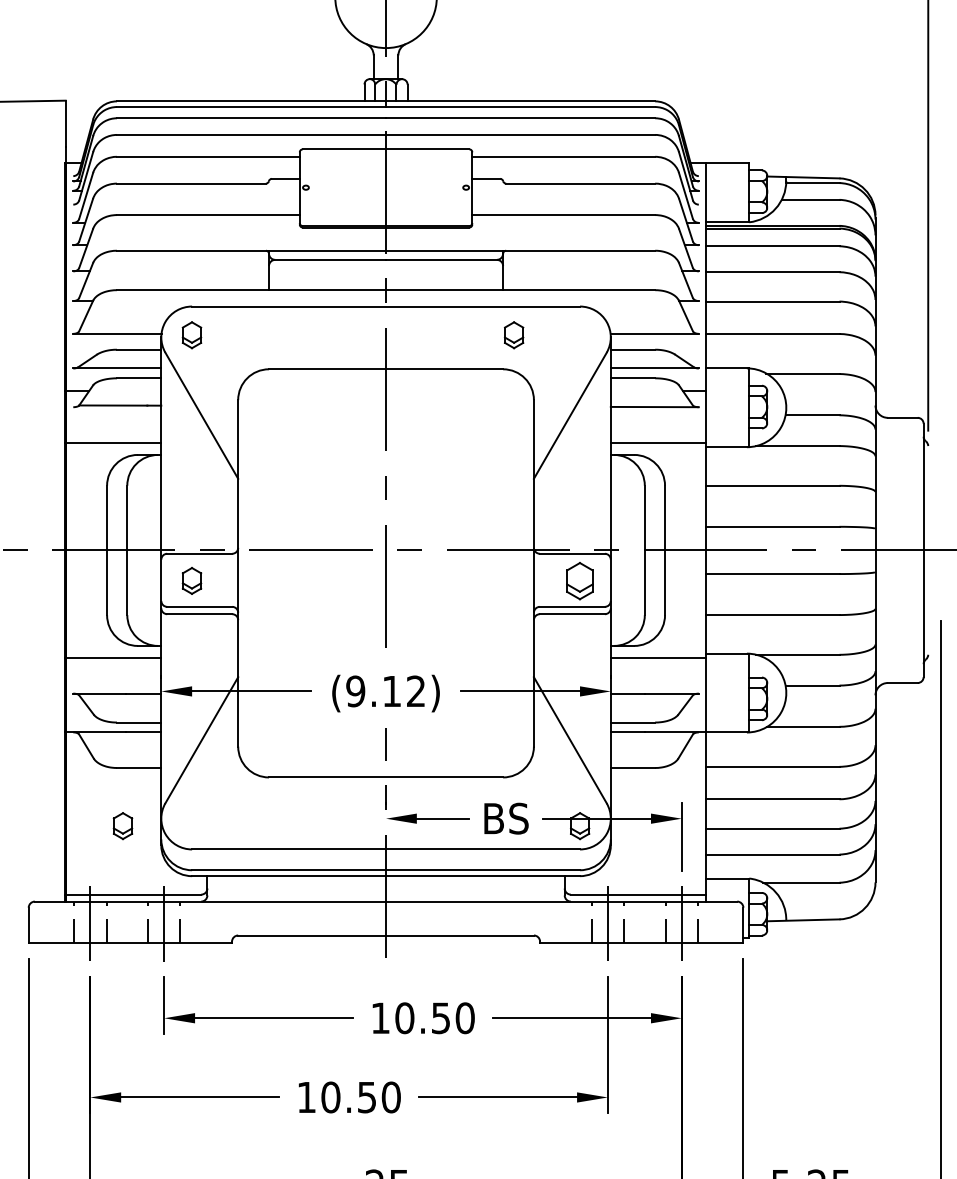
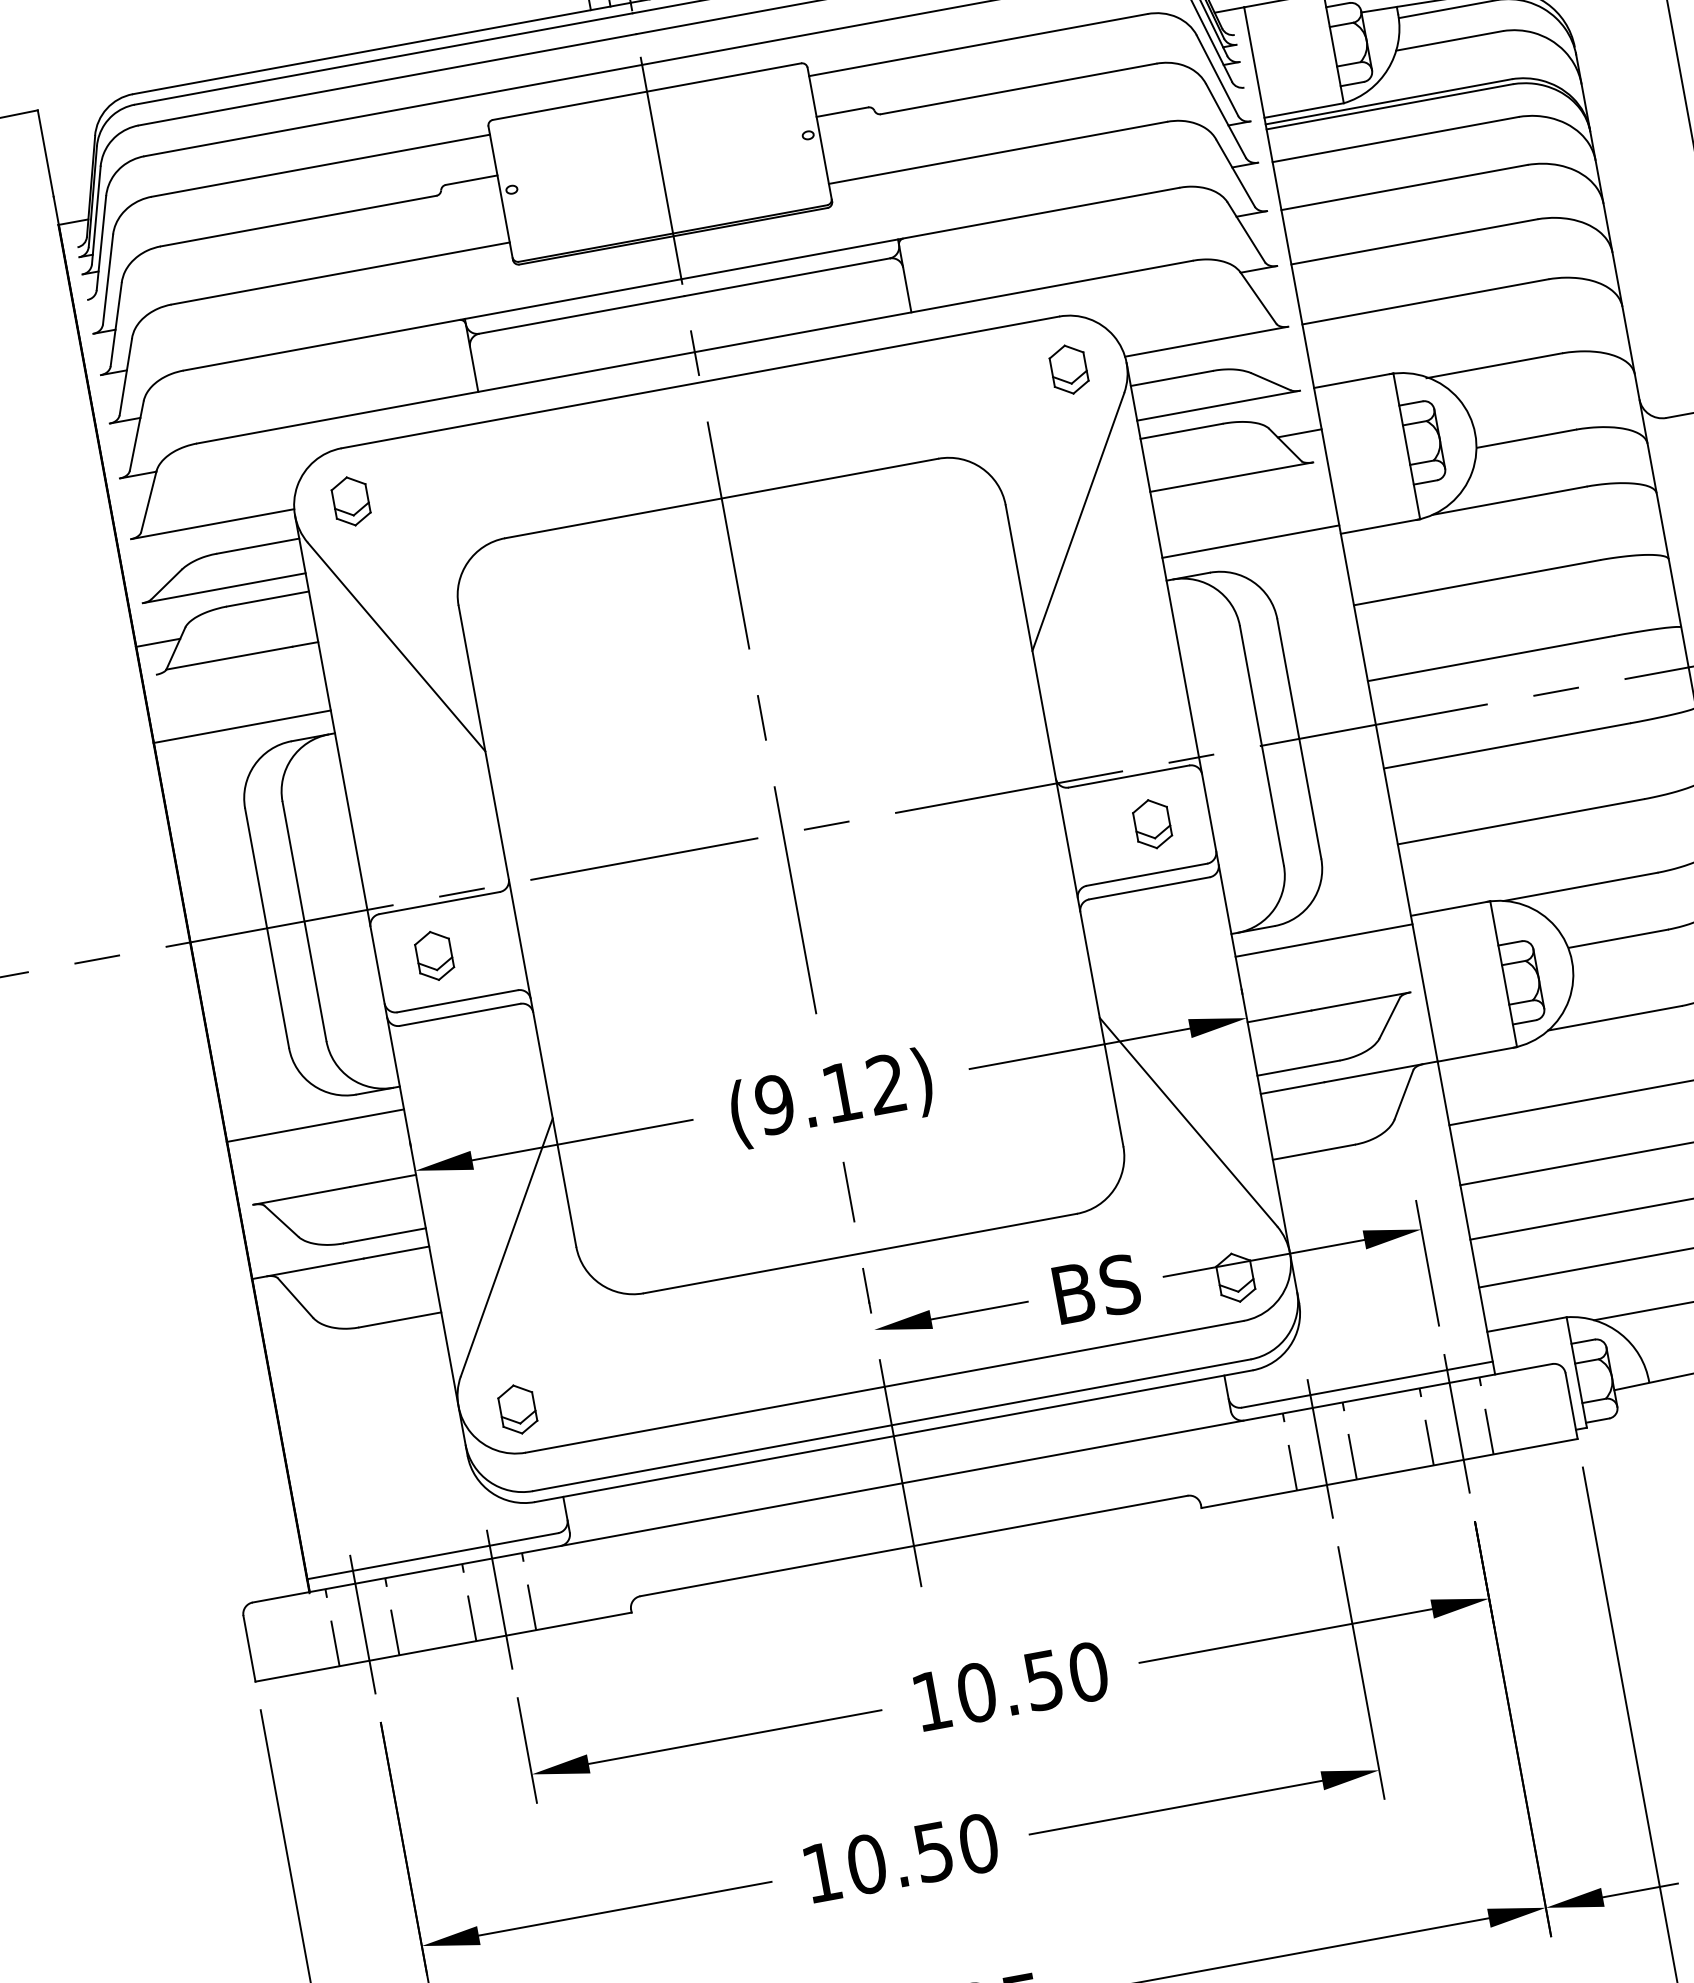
part: (514, 335) -> (1069, 369), moved
part: (580, 580) -> (1153, 823), size x0.71
part: (122, 826) -> (516, 1410), moved

